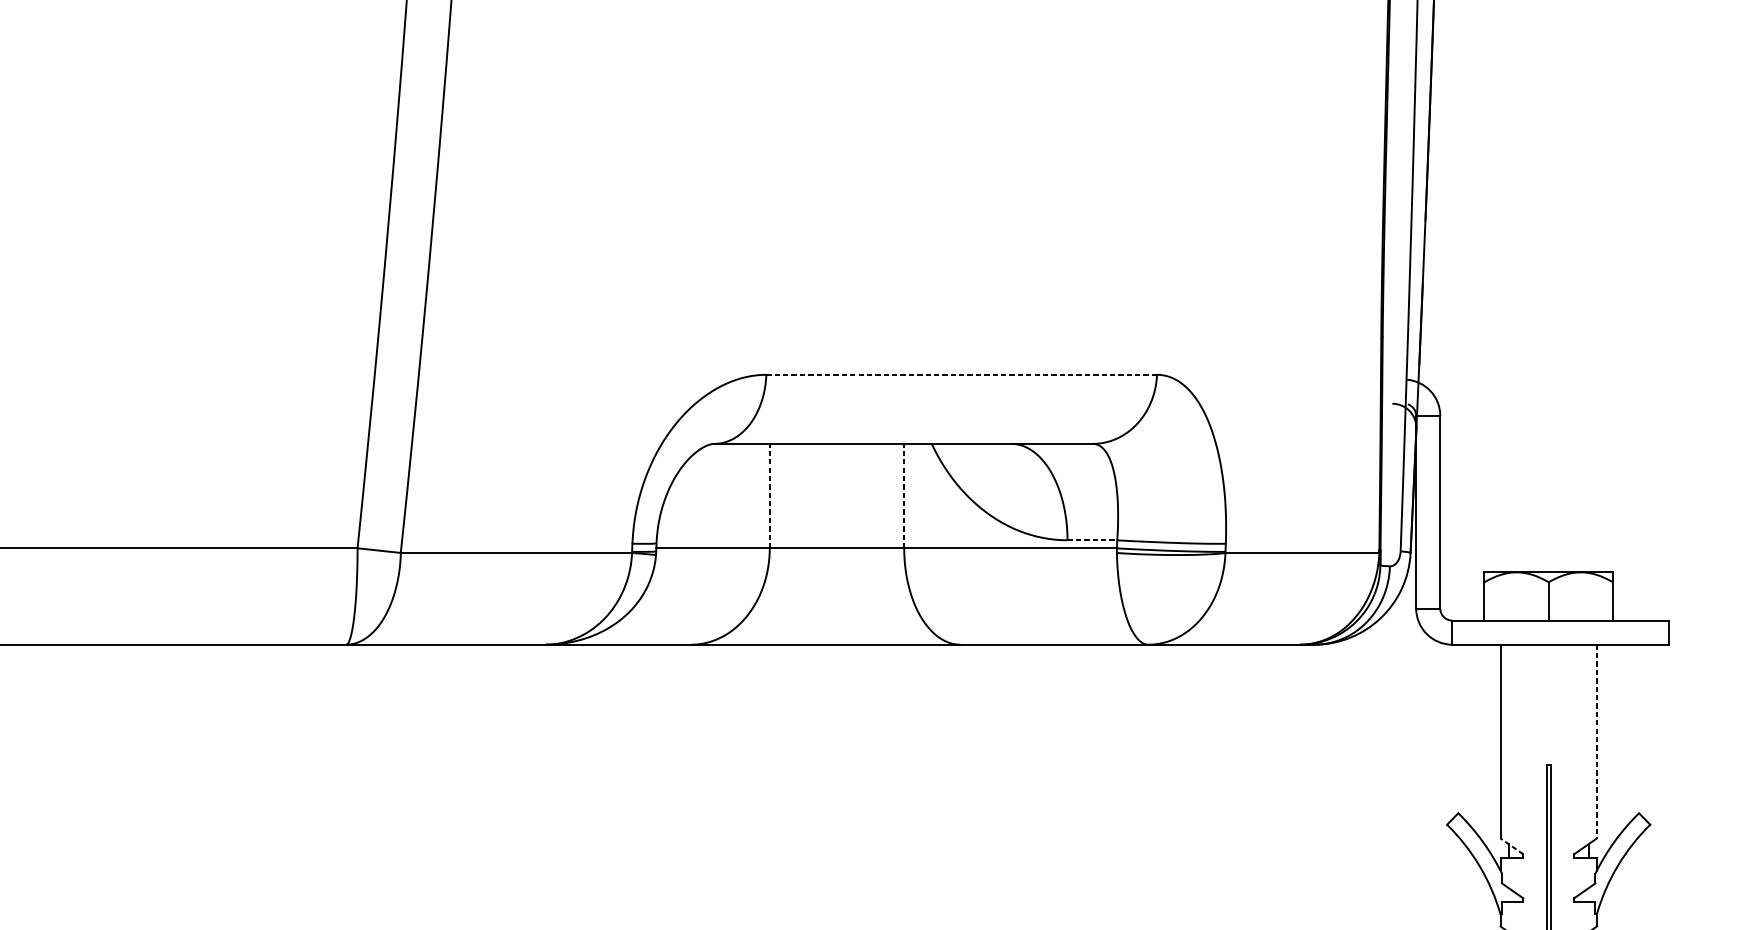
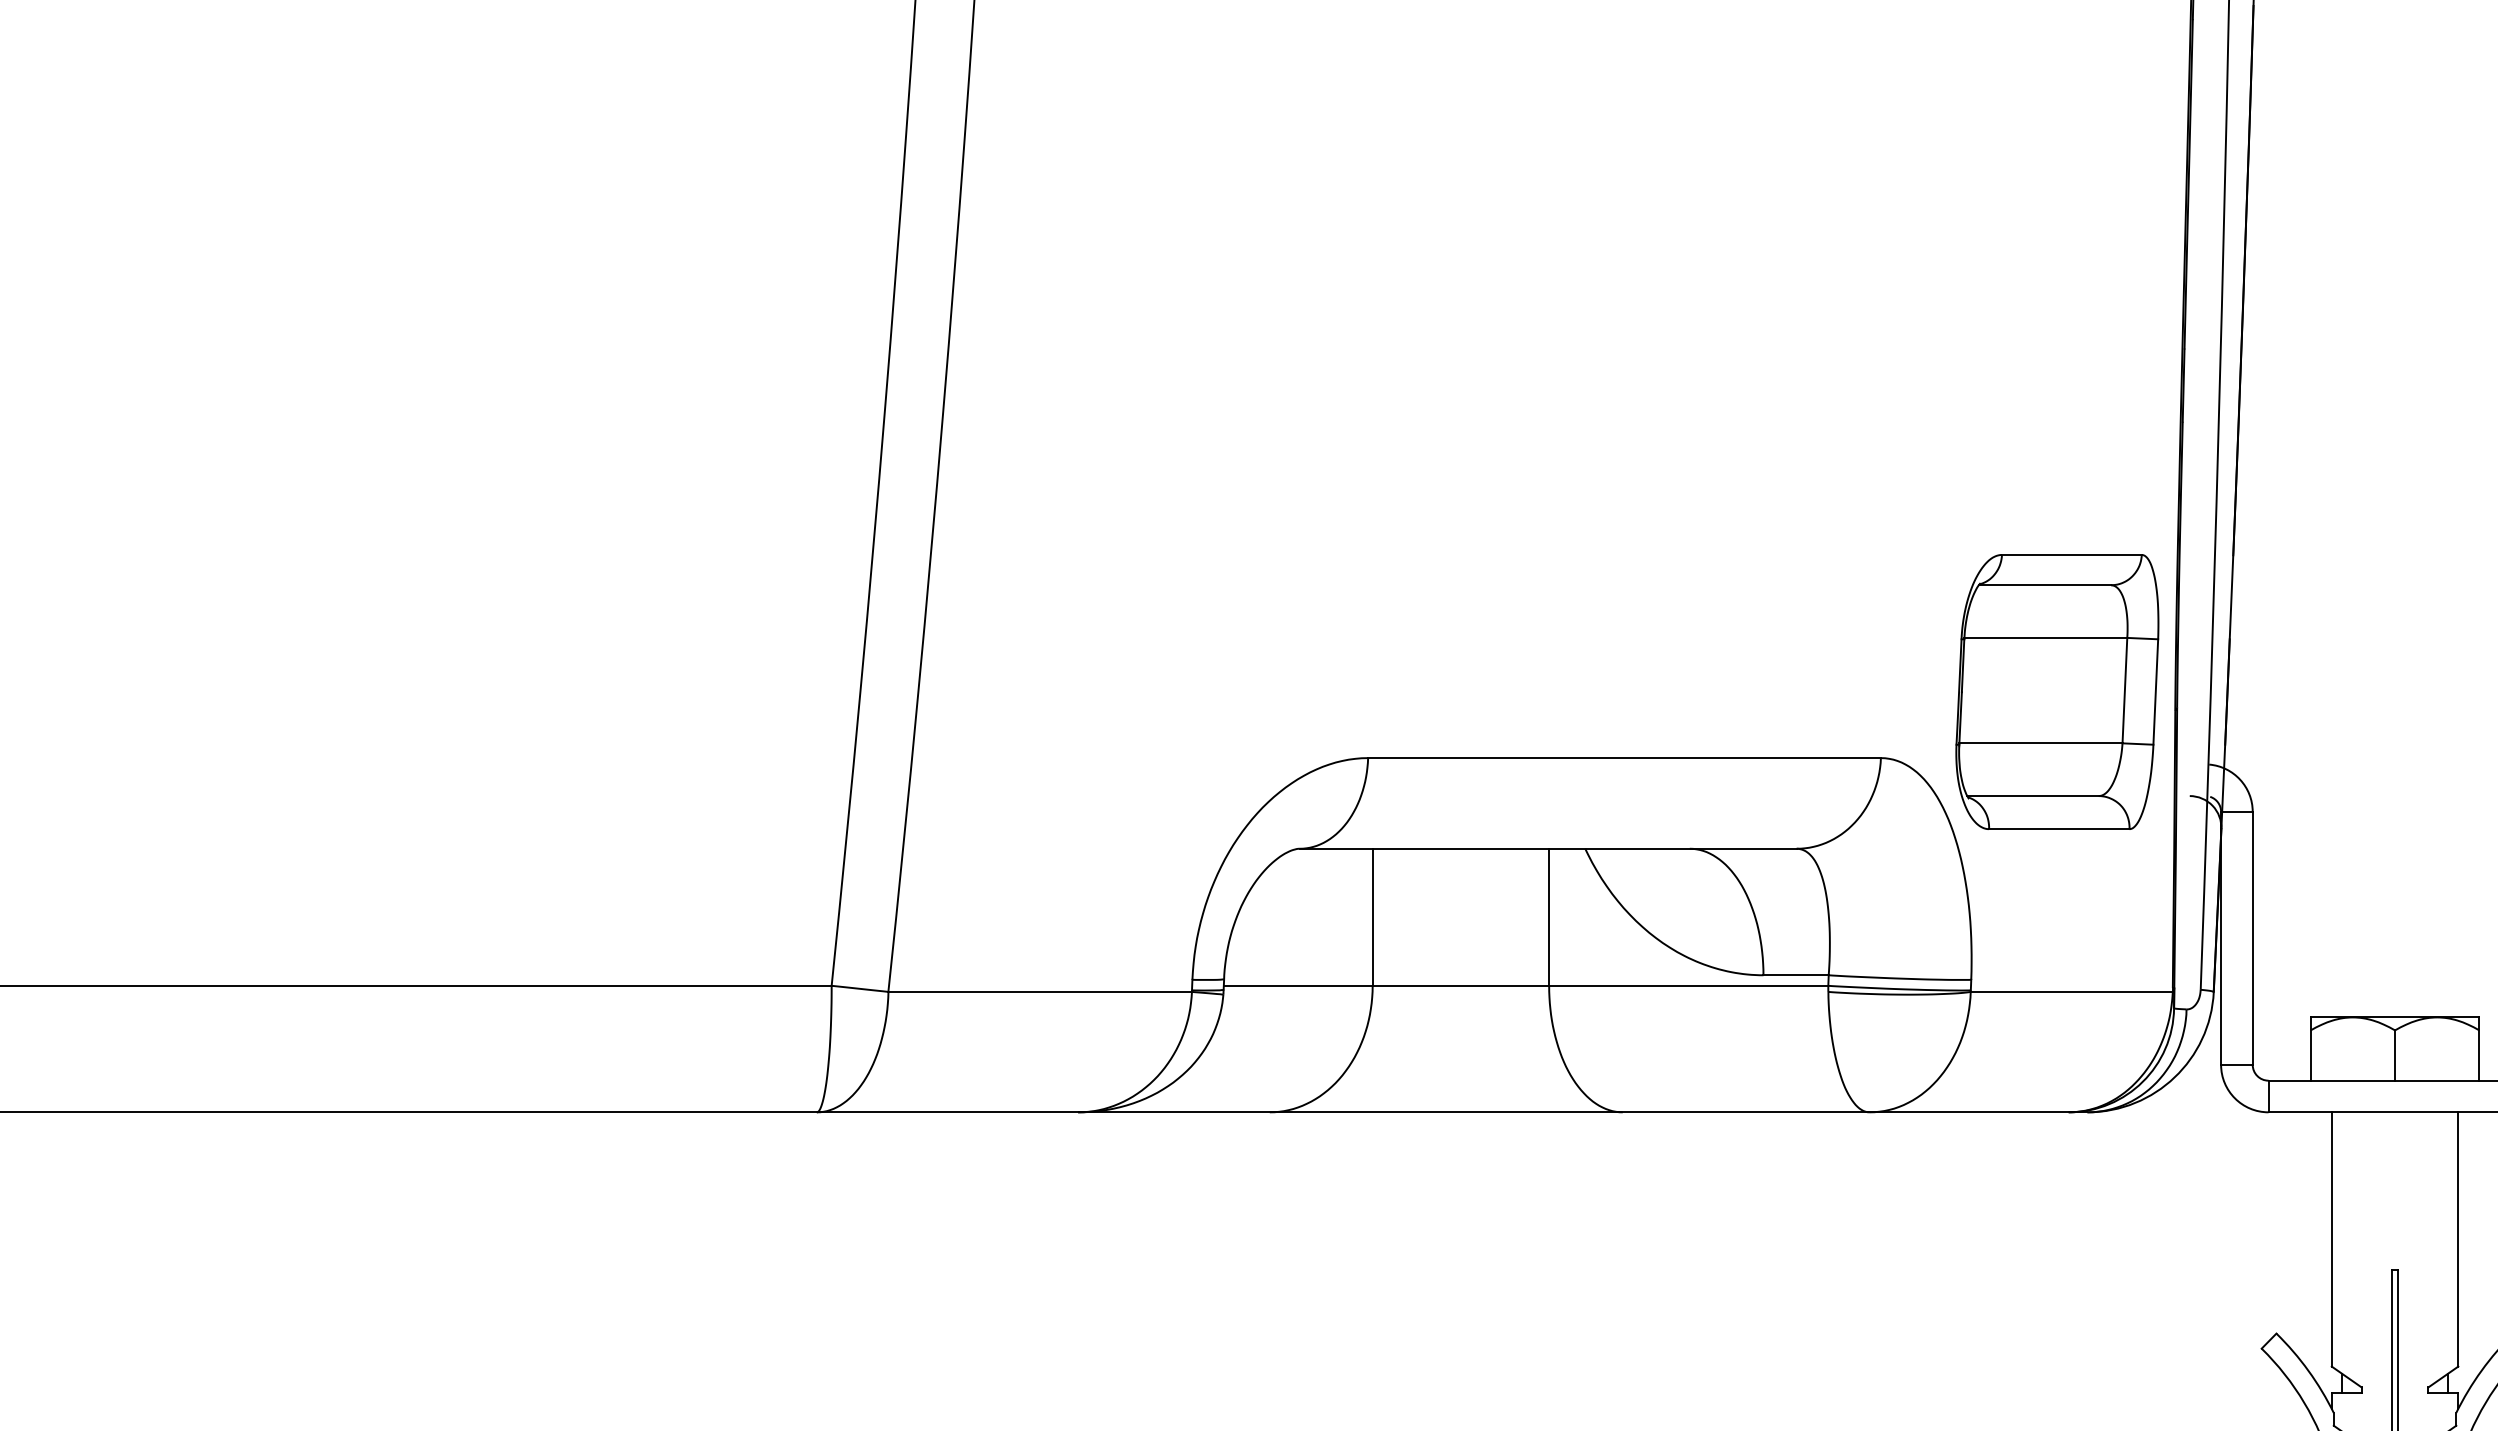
part: (1291, 324) -> (2057, 691), added
line: (962, 375) -> (1625, 758), dashed -> solid
line: (769, 496) -> (1372, 917), dashed -> solid
line: (904, 496) -> (1549, 917), dashed -> solid
line: (1092, 540) -> (1796, 975), dashed -> solid
line: (1597, 741) -> (2458, 1239), dashed -> solid
line: (1511, 845) -> (2346, 1376), dashed -> solid

